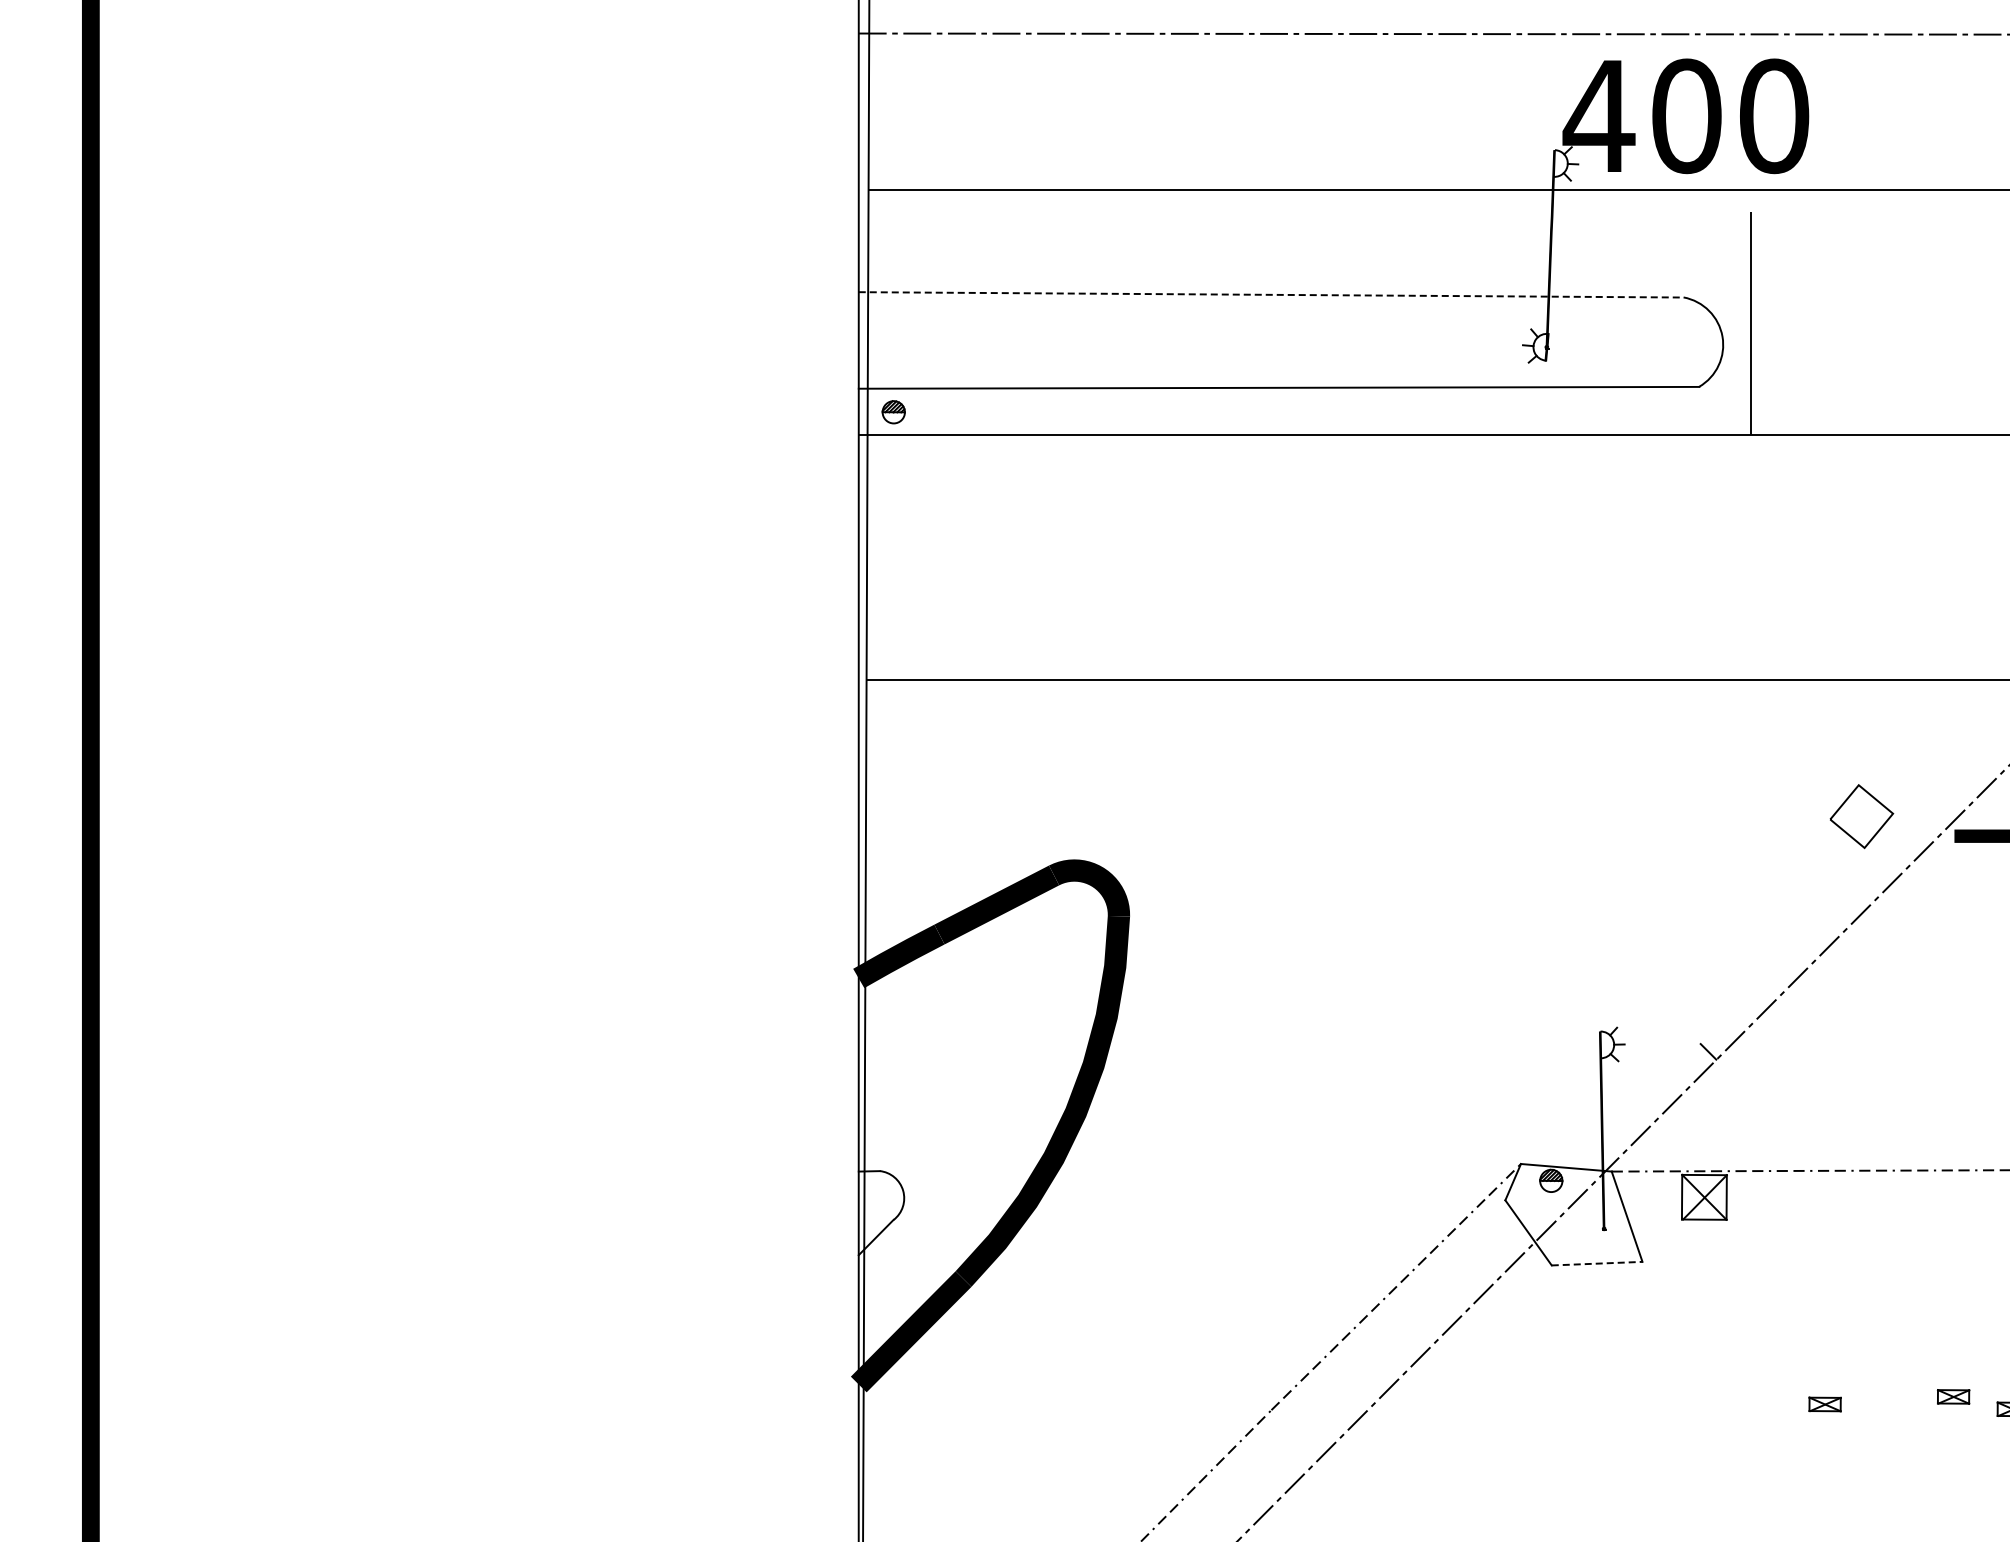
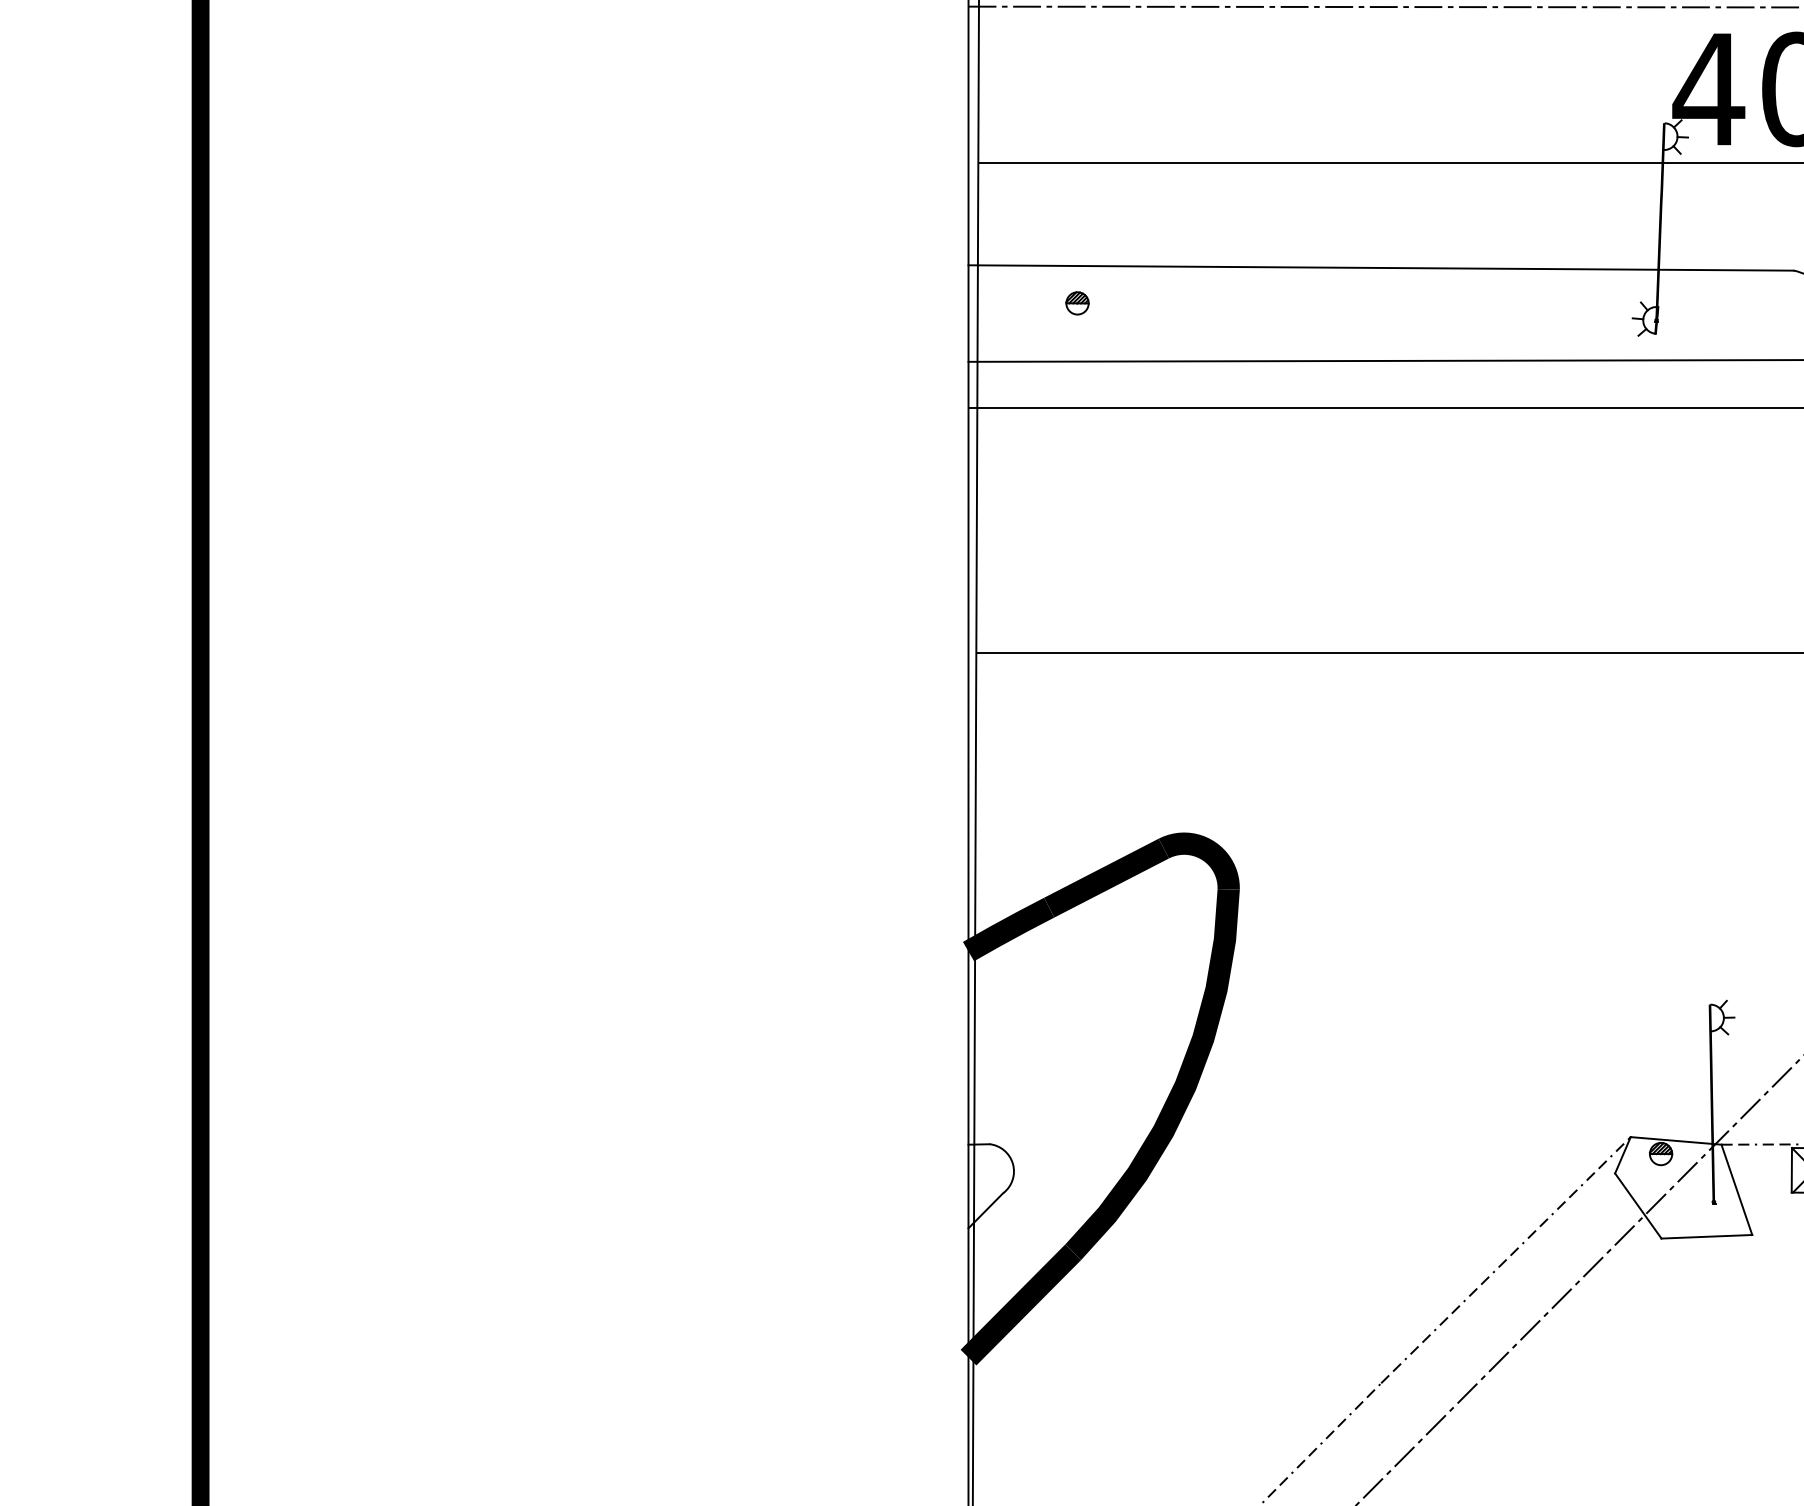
line: (1271, 294) -> (1381, 267), dashed -> solid
part: (893, 412) -> (1077, 303), moved
line: (1597, 1263) -> (1707, 1236), dashed -> solid

